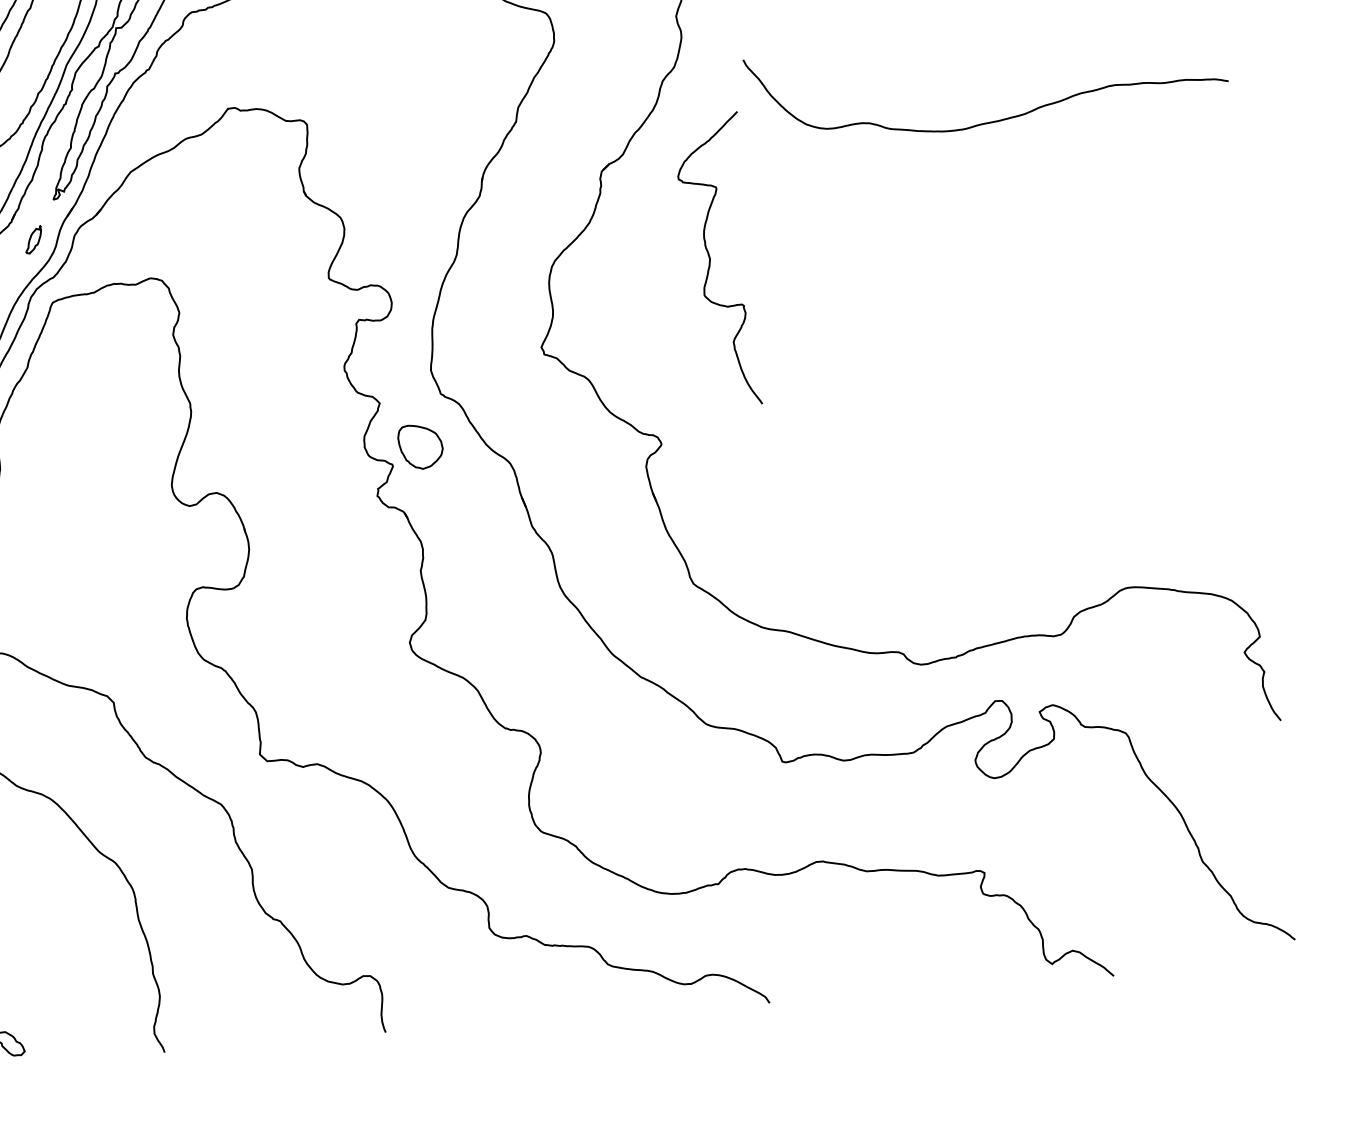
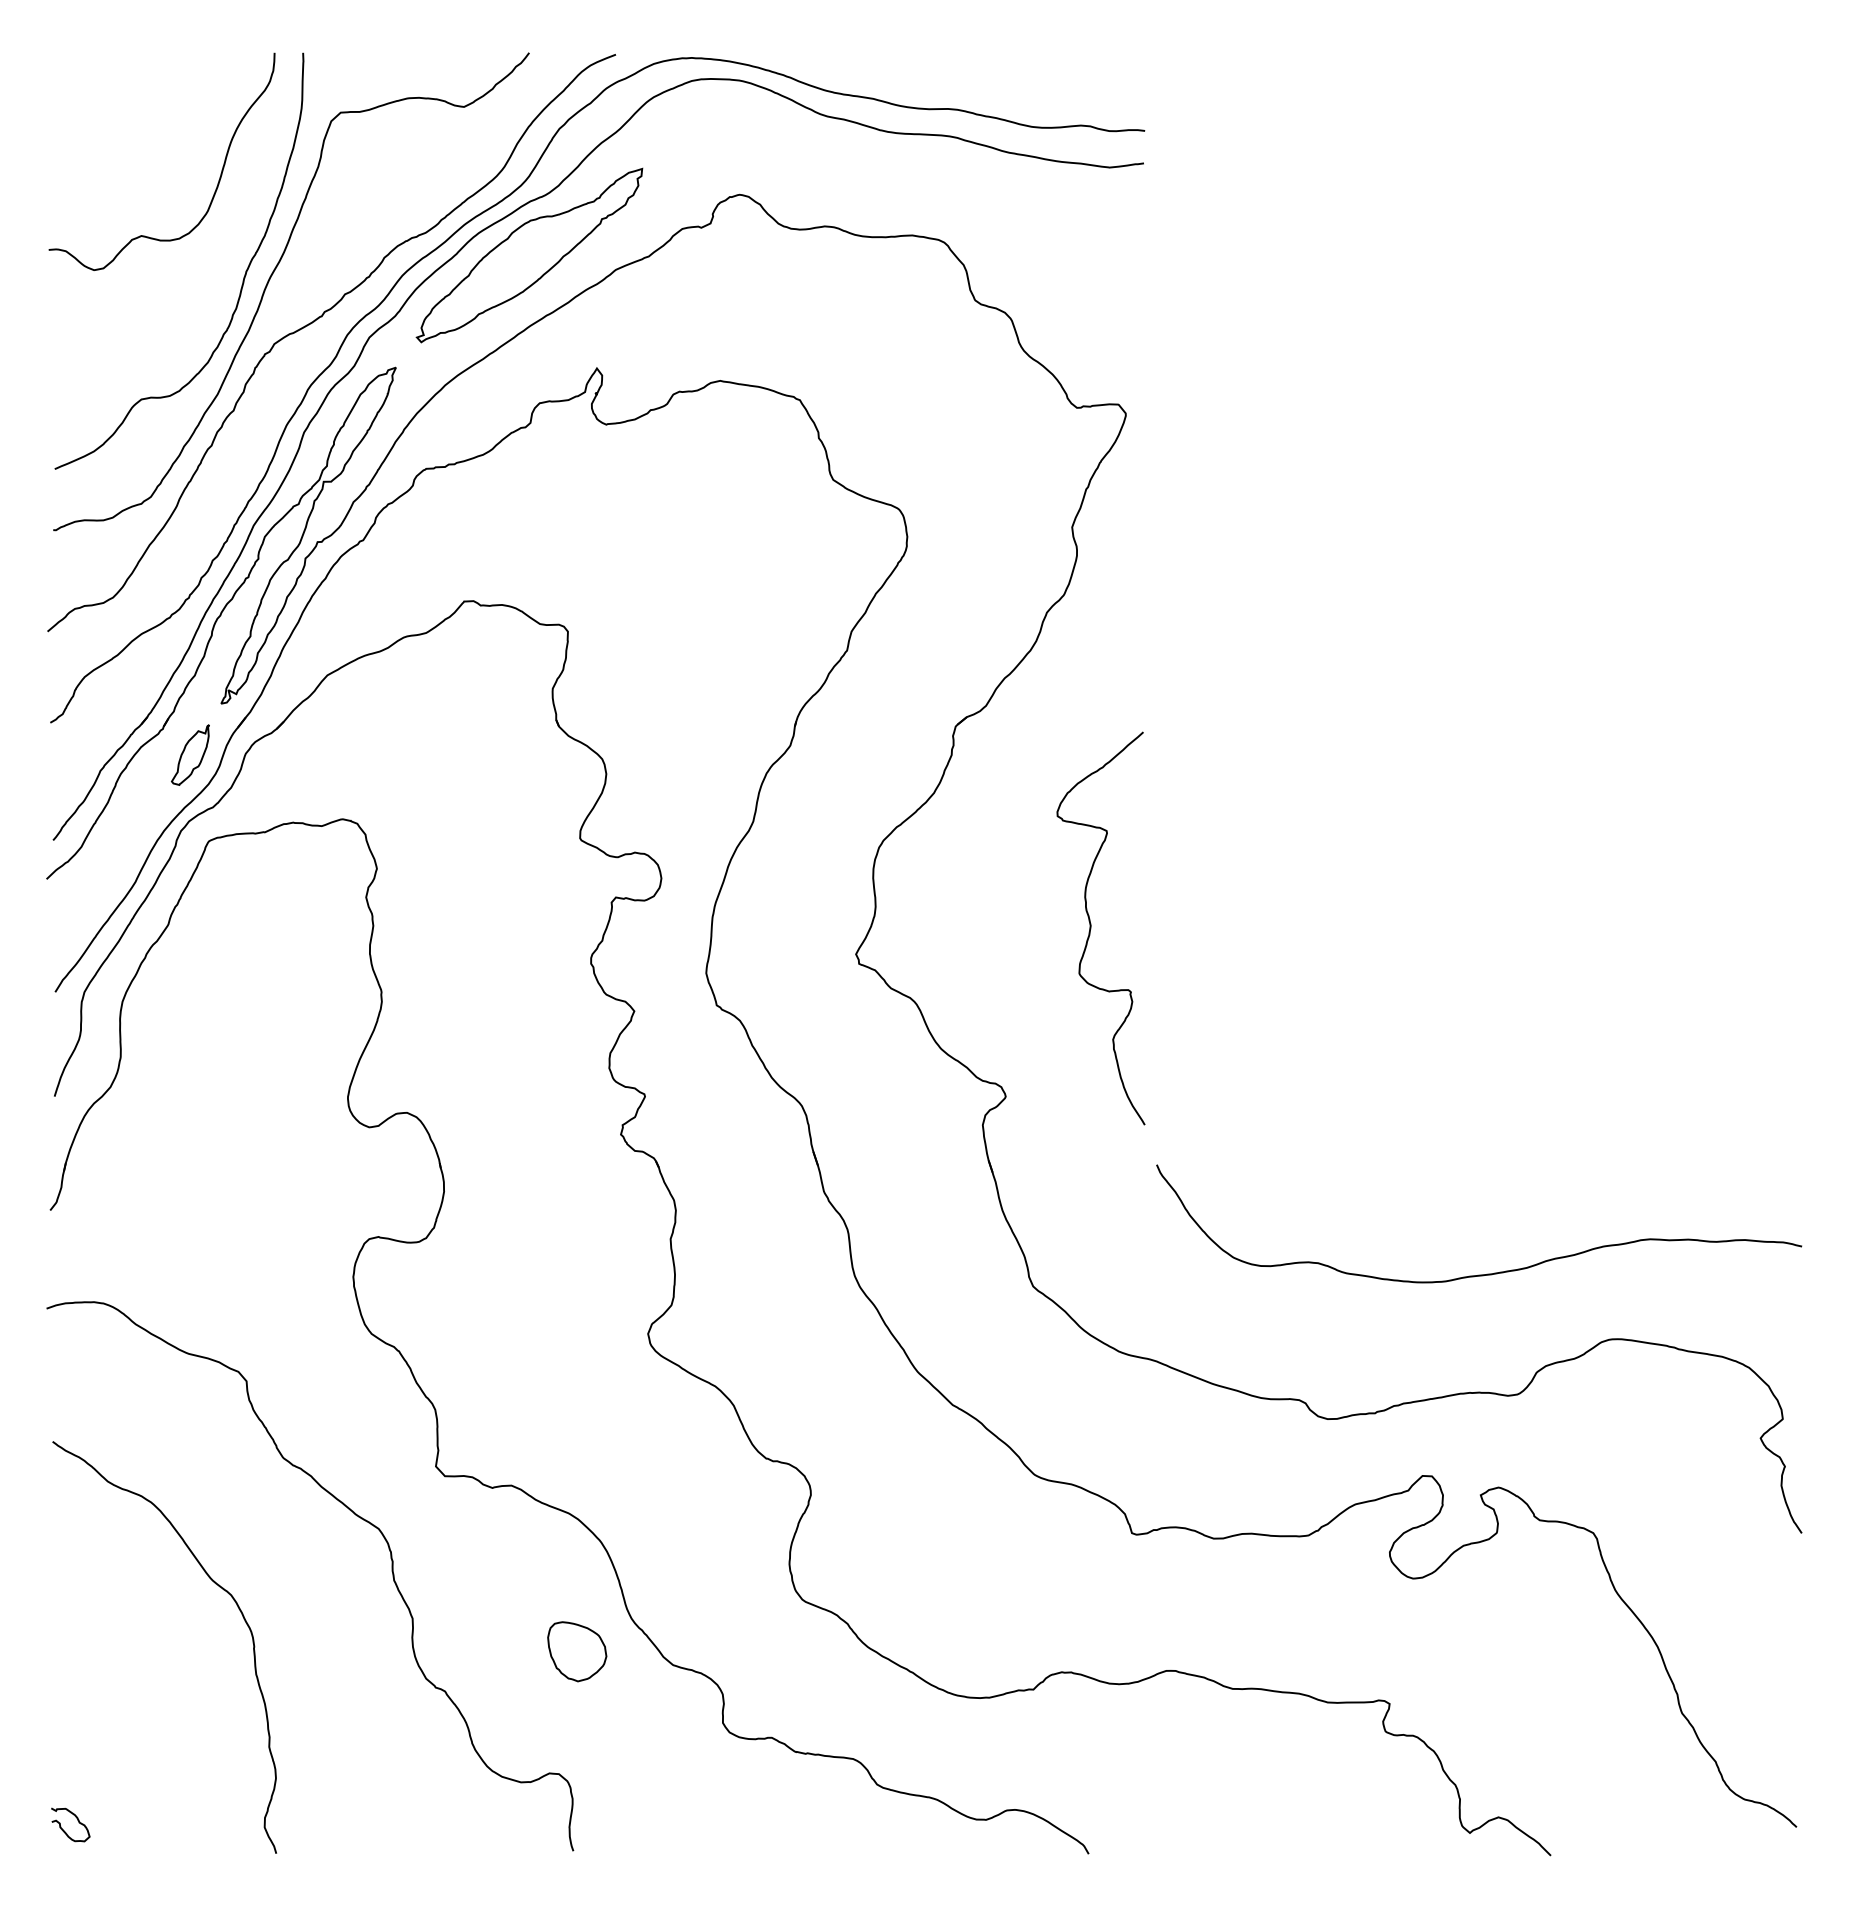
curve: (996, 120) -> (1487, 1273), moved
part: (33, 239) -> (190, 754), size x1.67
curve: (710, 260) -> (1091, 928), moved
part: (420, 446) -> (577, 1651), moved

